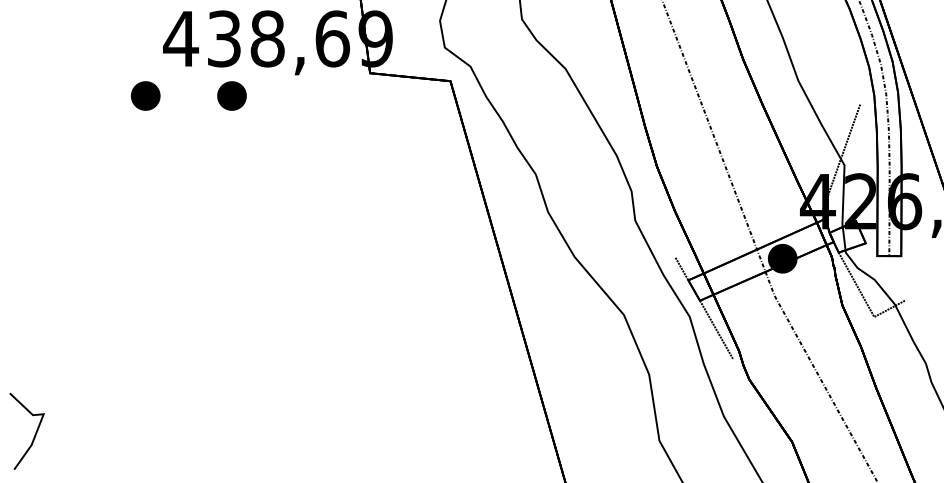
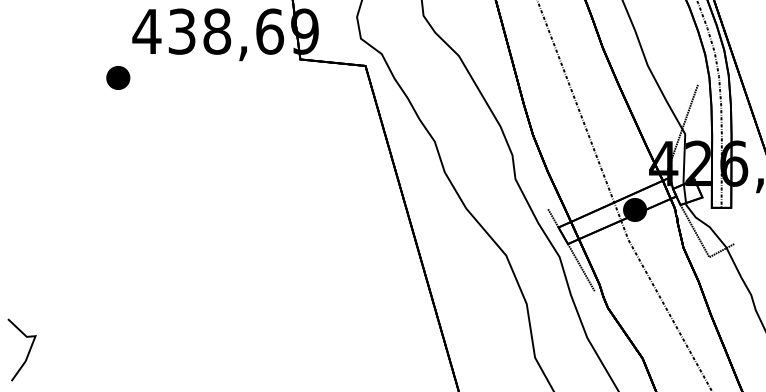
part: (232, 95) -> (188, 77), removed

